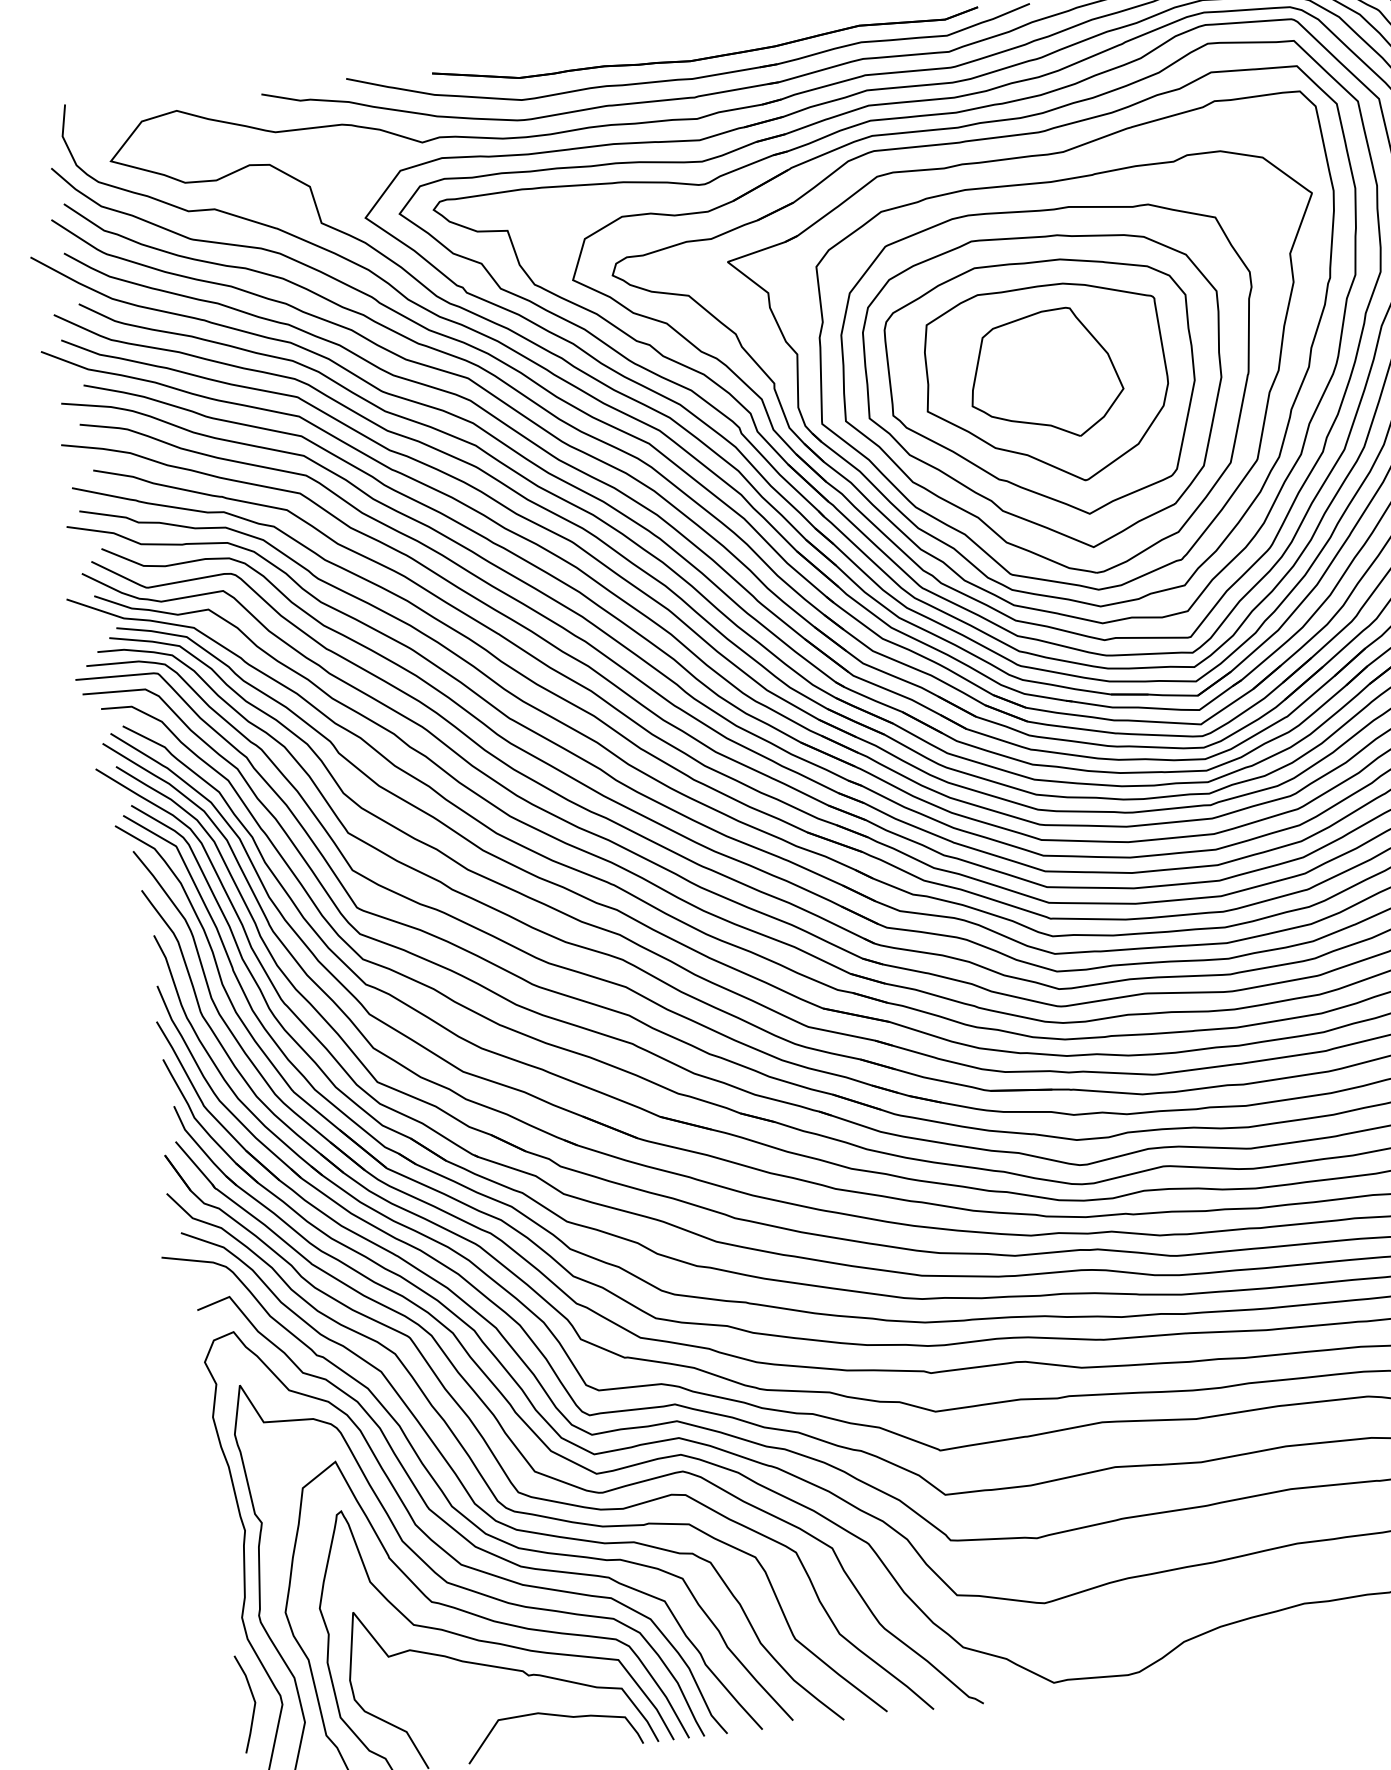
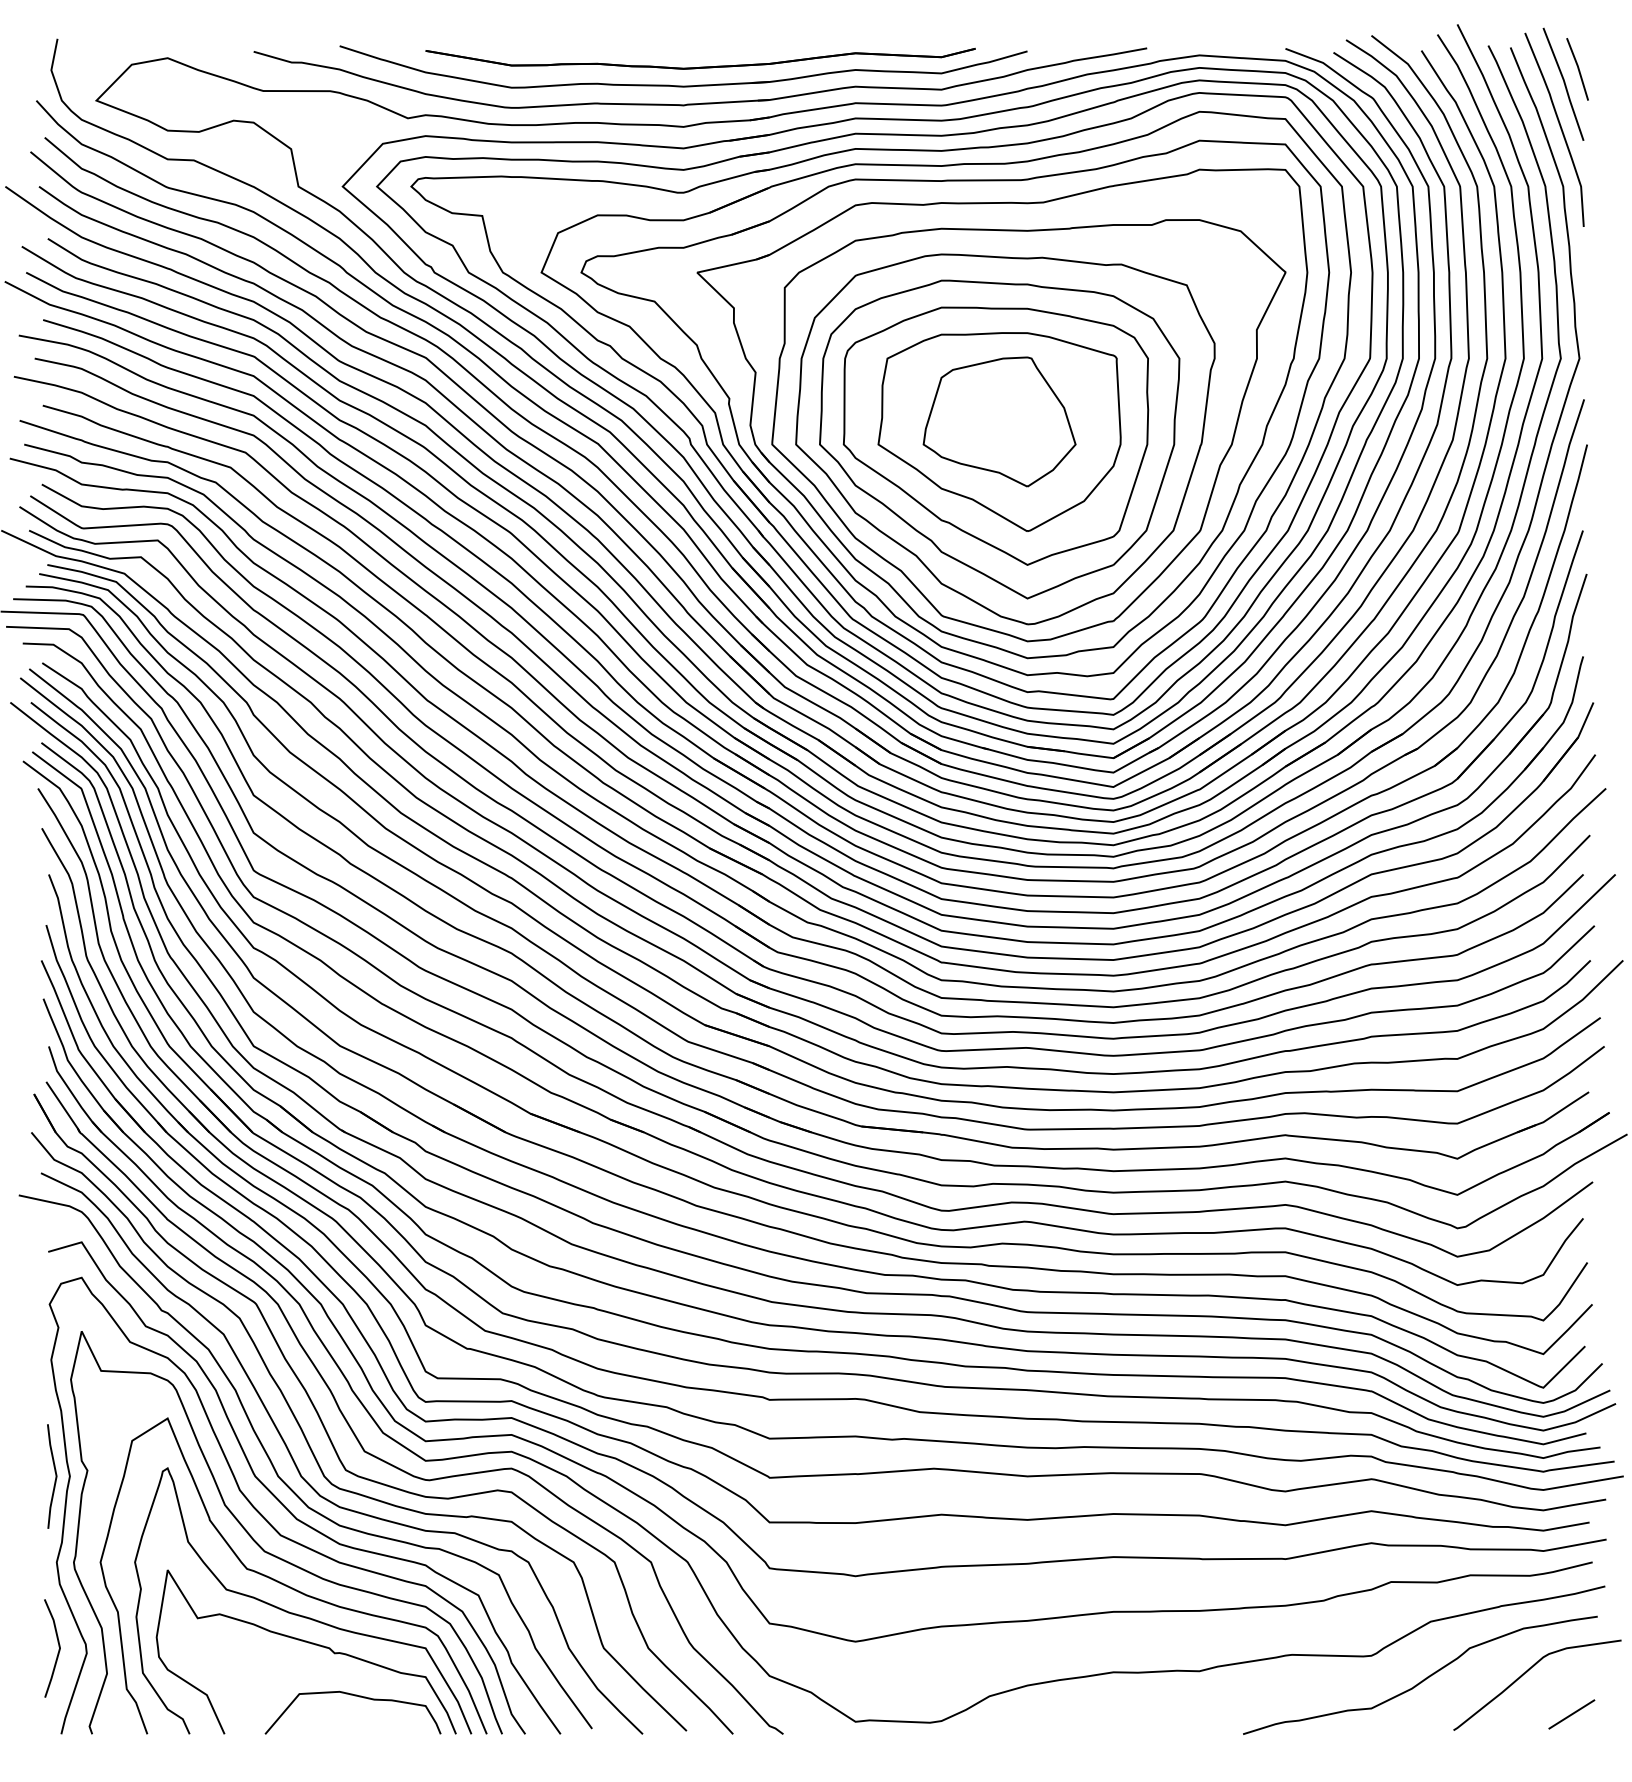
line: (230, 1532) -> (55, 1476), added

